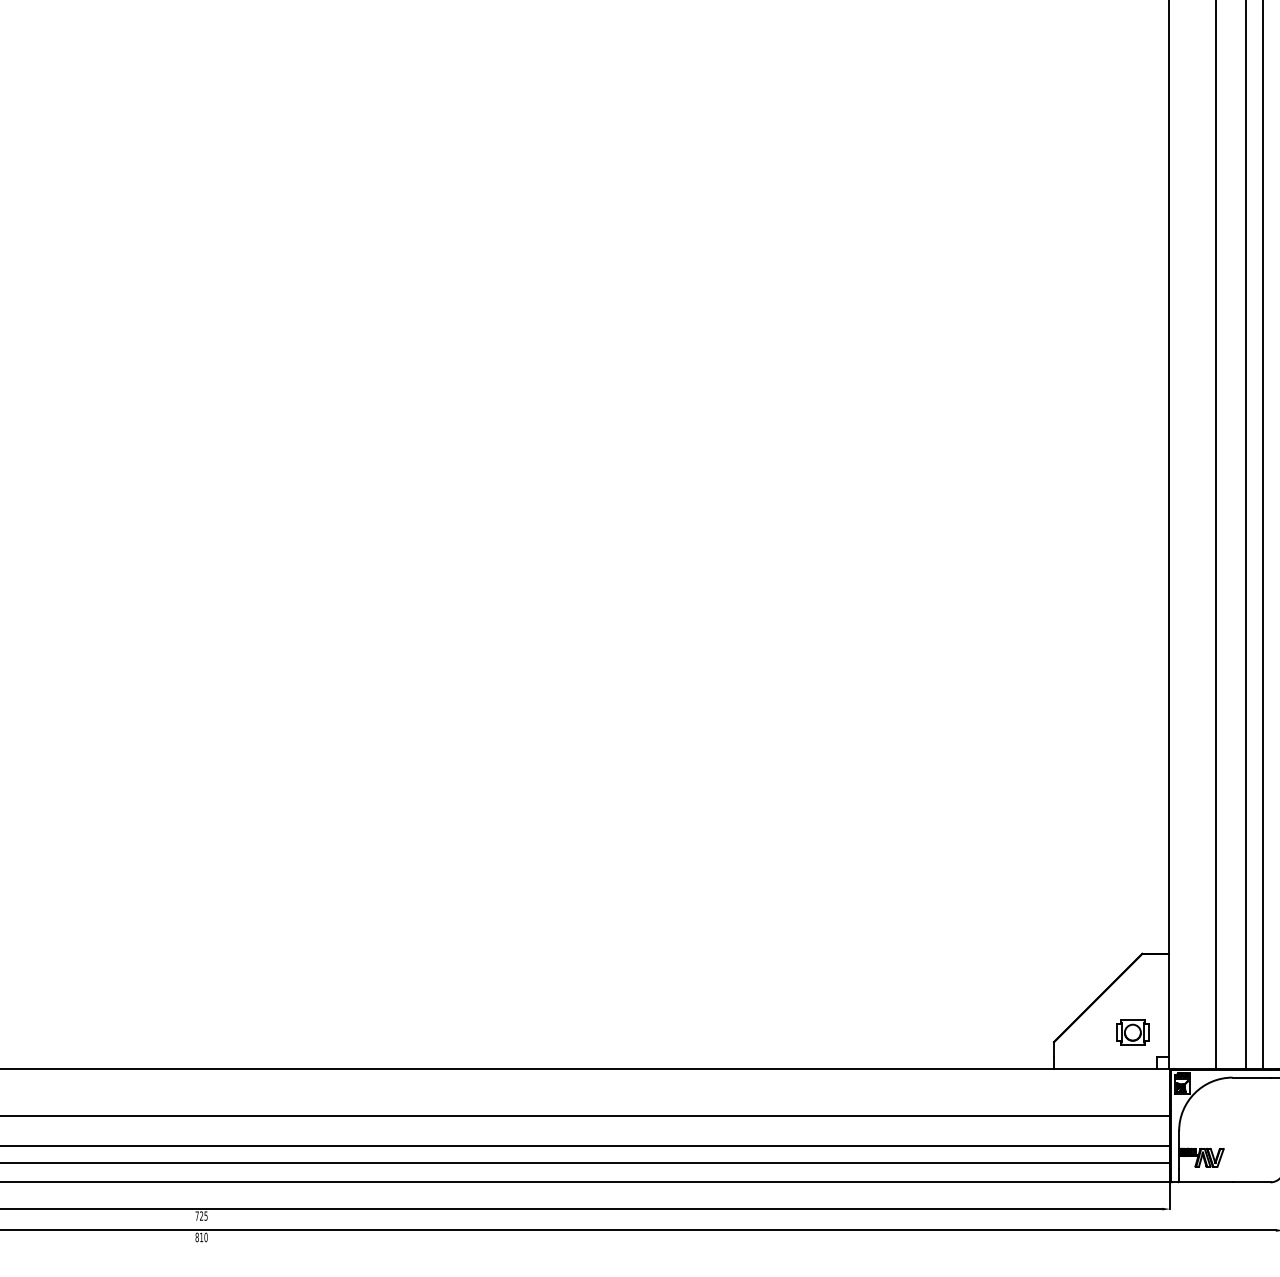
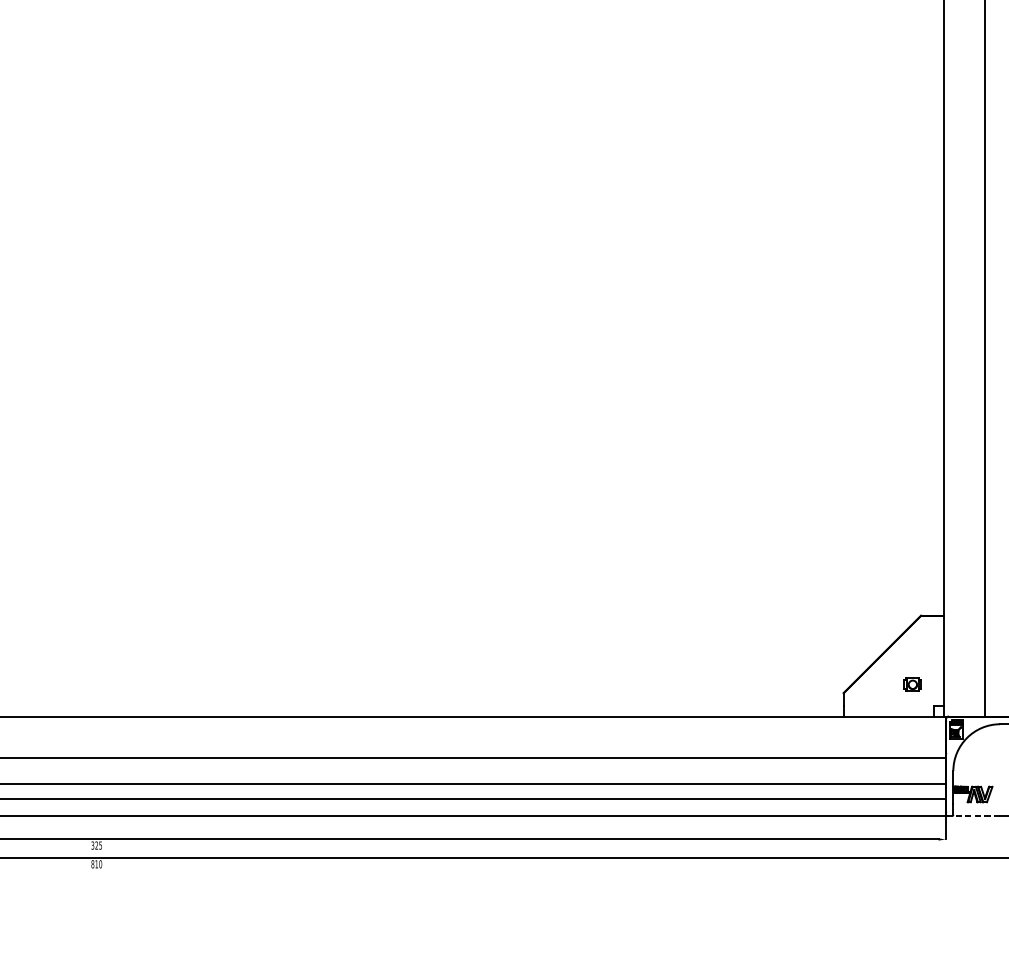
part: (1132, 1032) -> (912, 684), size x0.6
line: (1204, 1182) -> (975, 816), solid -> dashed
text: (196, 1215) -> (92, 845), 725 -> 325

